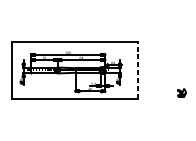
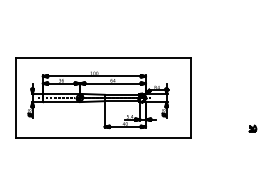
line: (137, 70) -> (191, 98), dashed -> solid
part: (181, 92) -> (252, 128), size x0.62

